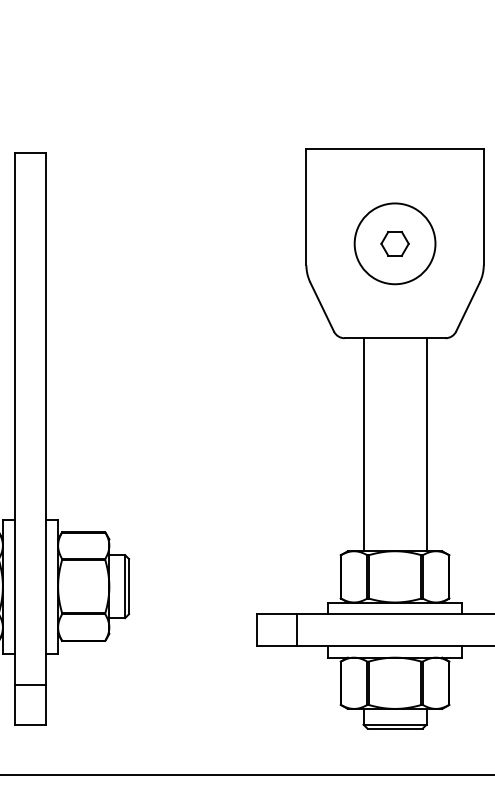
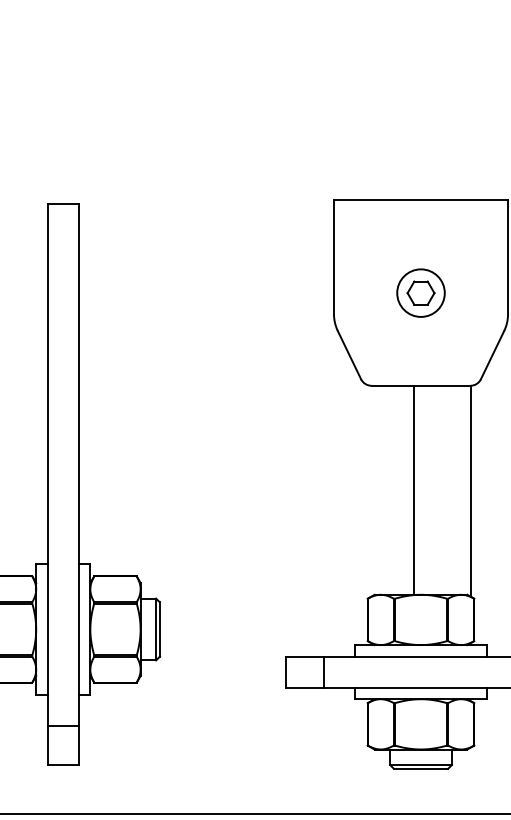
circle: (394, 243) -> (420, 292), size x0.6
line: (363, 443) -> (414, 489), moved
line: (426, 443) -> (470, 489), moved

